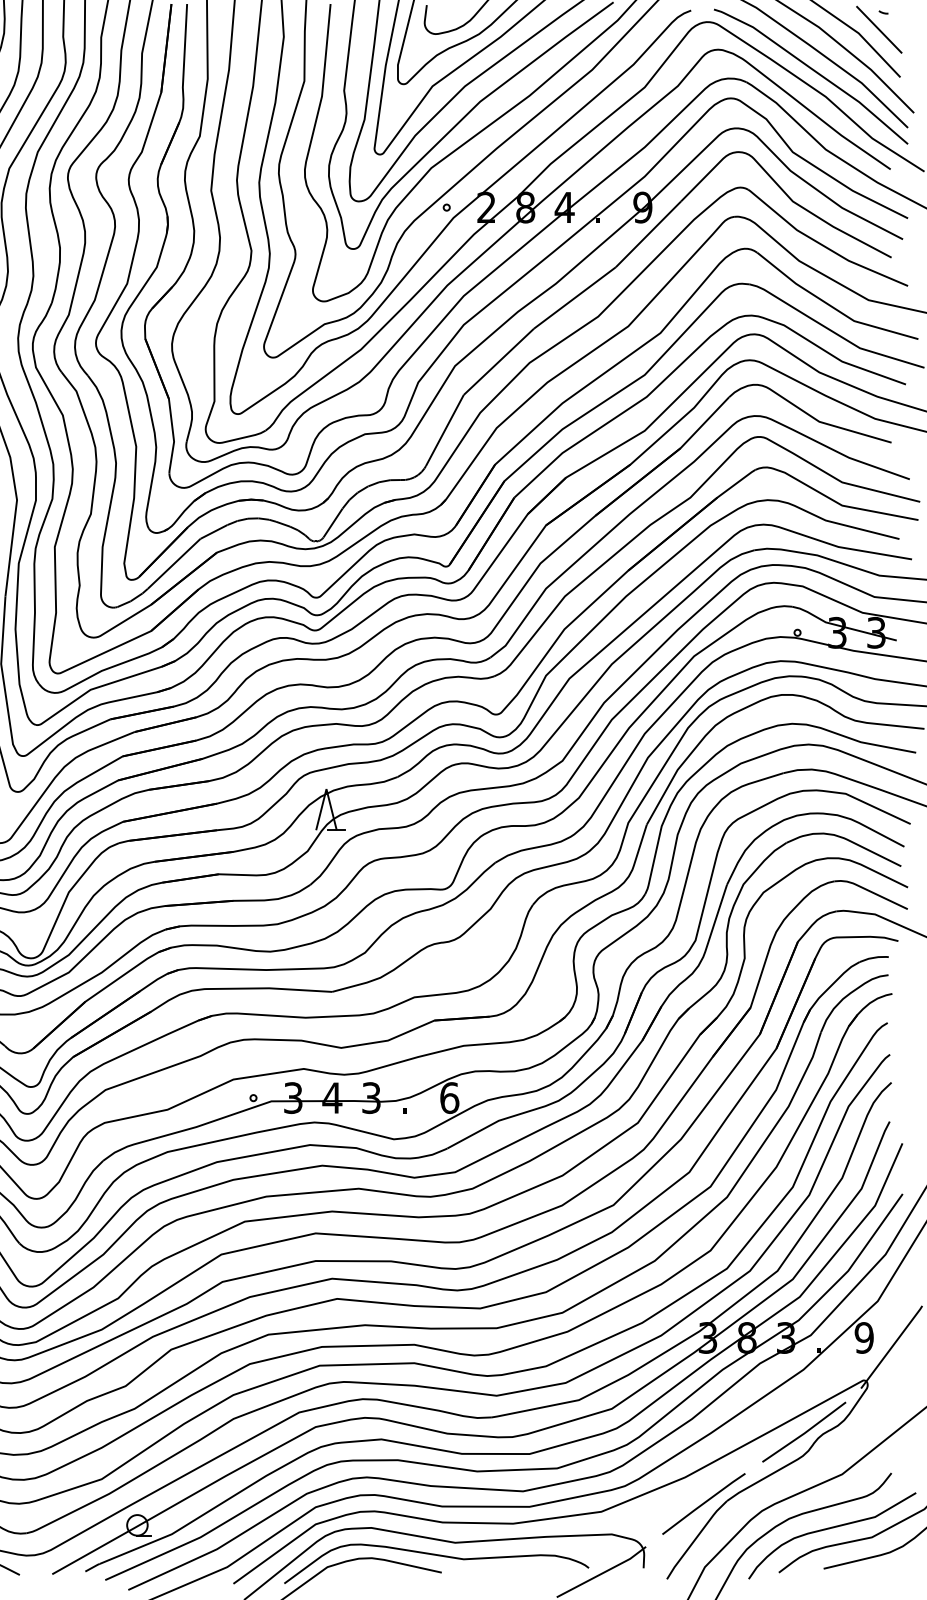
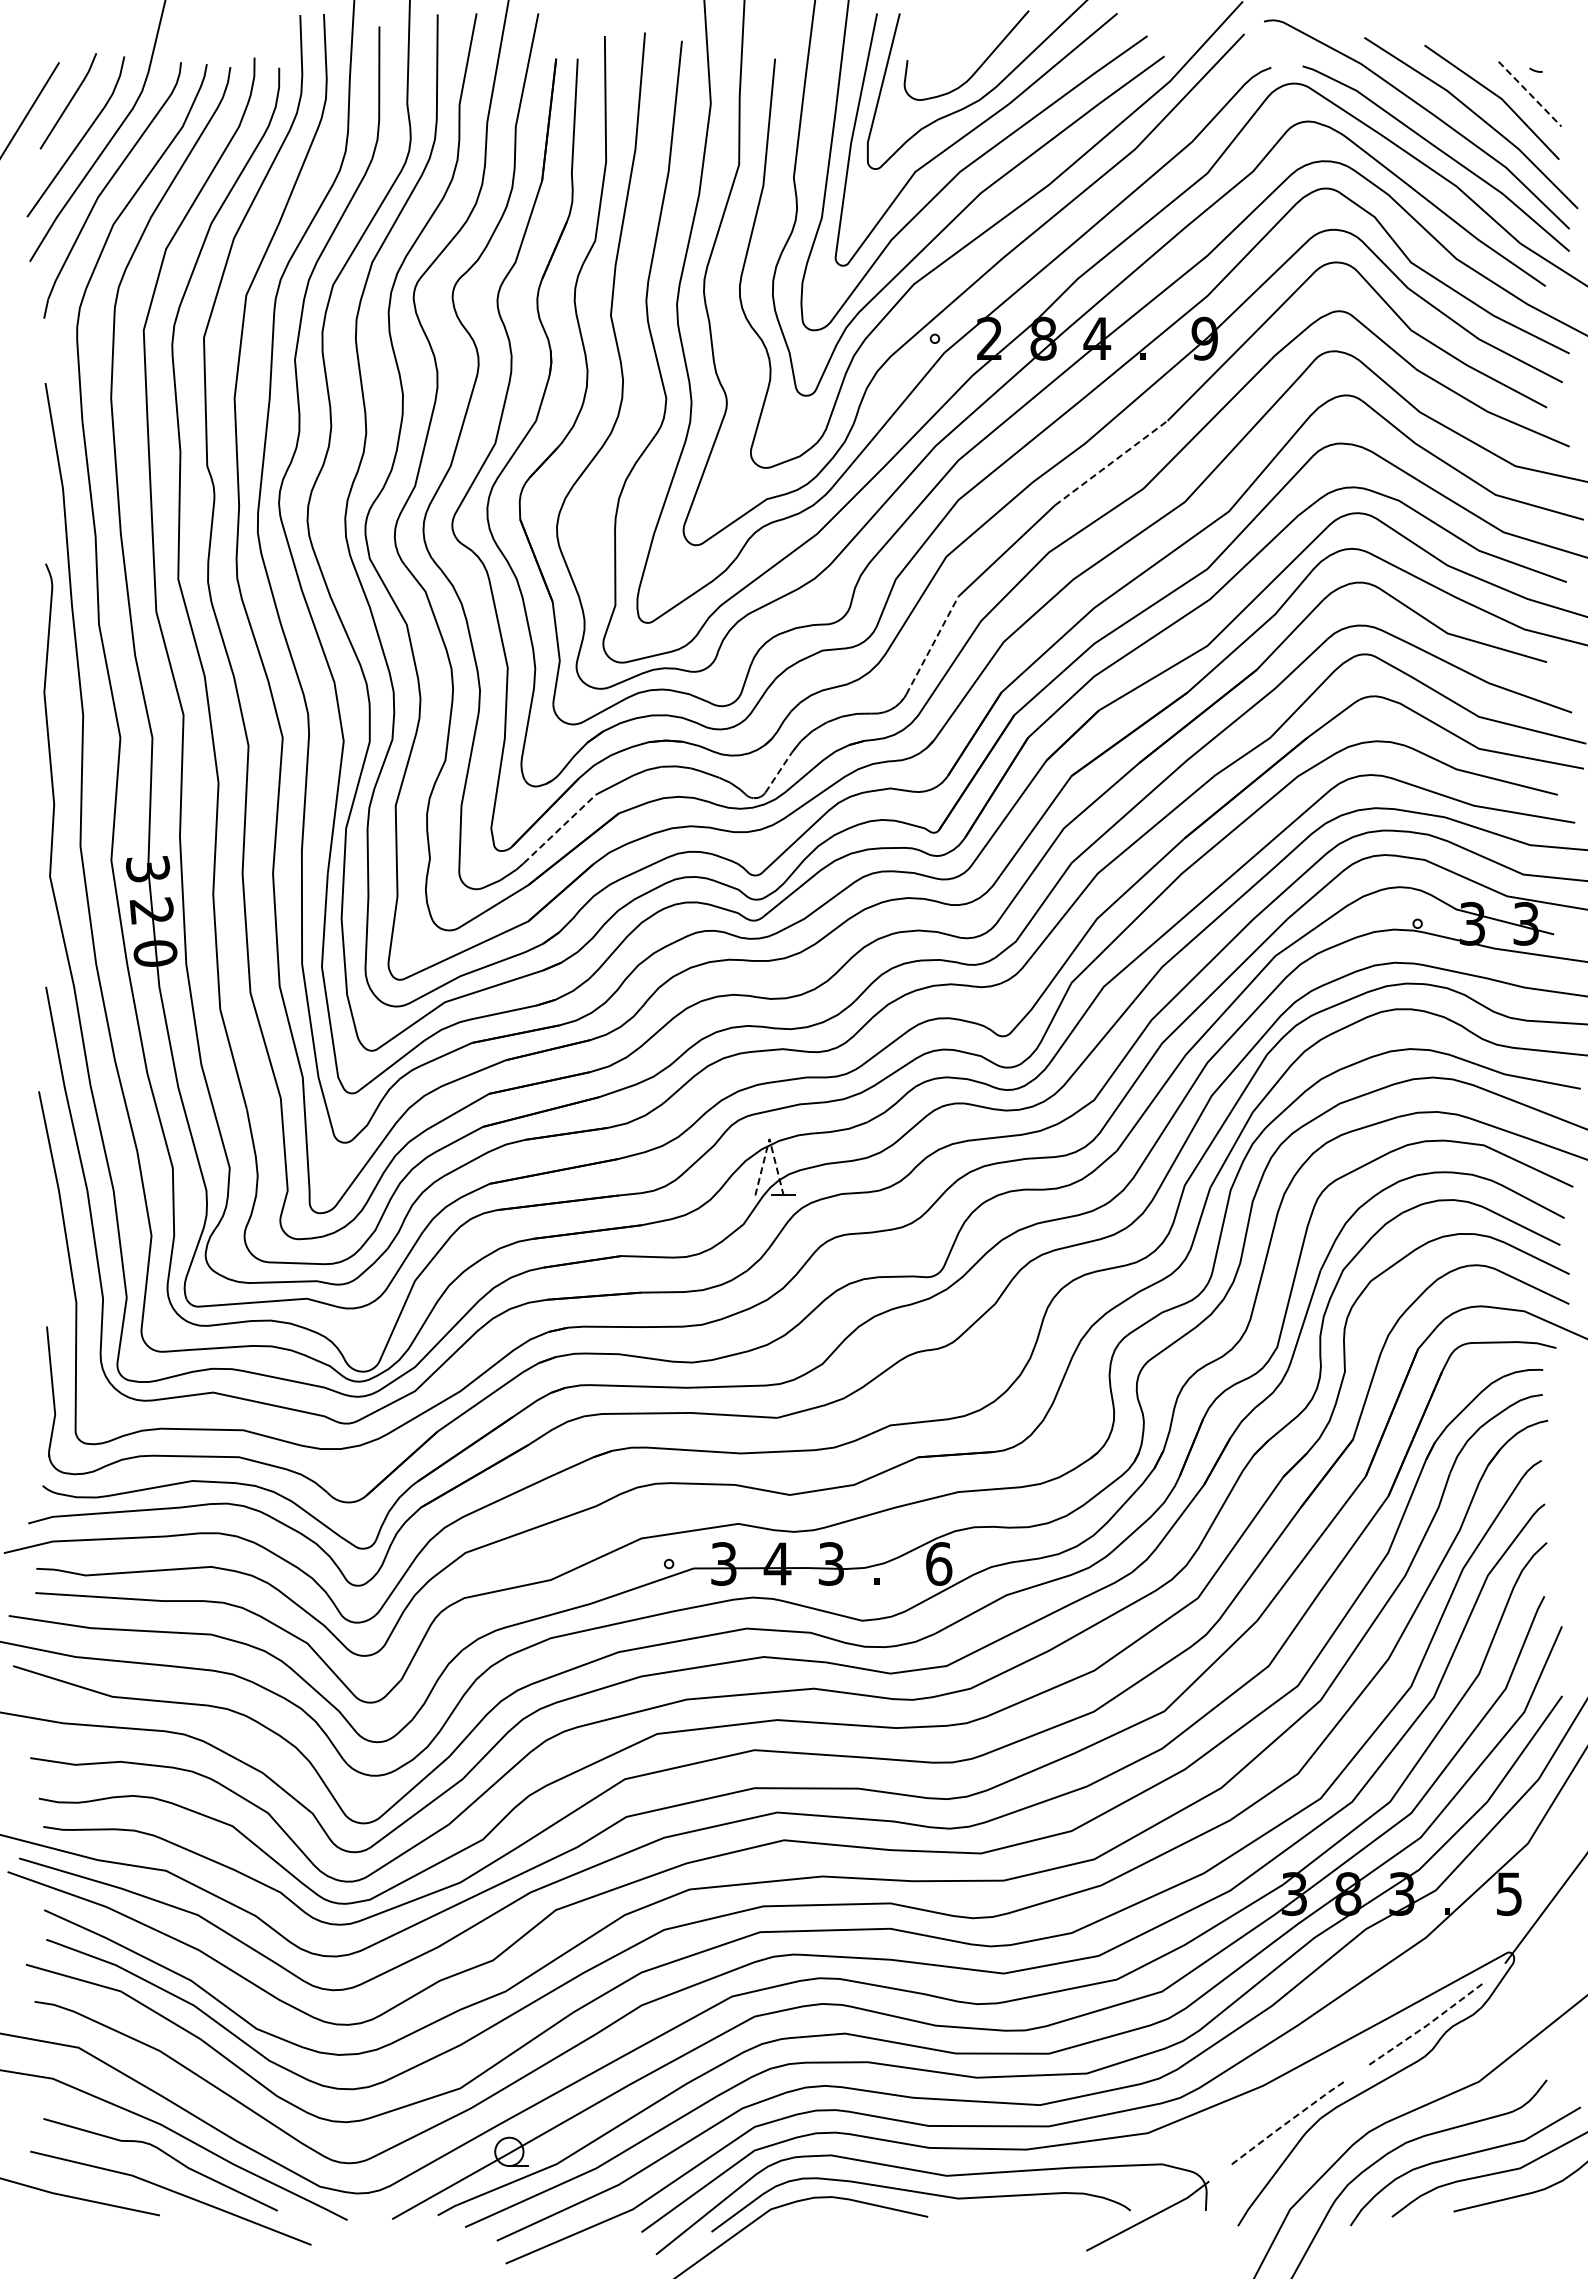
line: (879, 30) -> (1530, 94), solid -> dashed
line: (575, 297) -> (1111, 462), solid -> dashed
line: (444, 430) -> (932, 645), solid -> dashed
line: (333, 522) -> (778, 772), solid -> dashed
line: (173, 563) -> (559, 828), solid -> dashed
line: (326, 788) -> (769, 1138), solid -> dashed
text: (864, 1337) -> (1509, 1893), 9 -> 5
line: (804, 1433) -> (1427, 2025), solid -> dashed
line: (703, 1503) -> (1288, 2121), solid -> dashed

